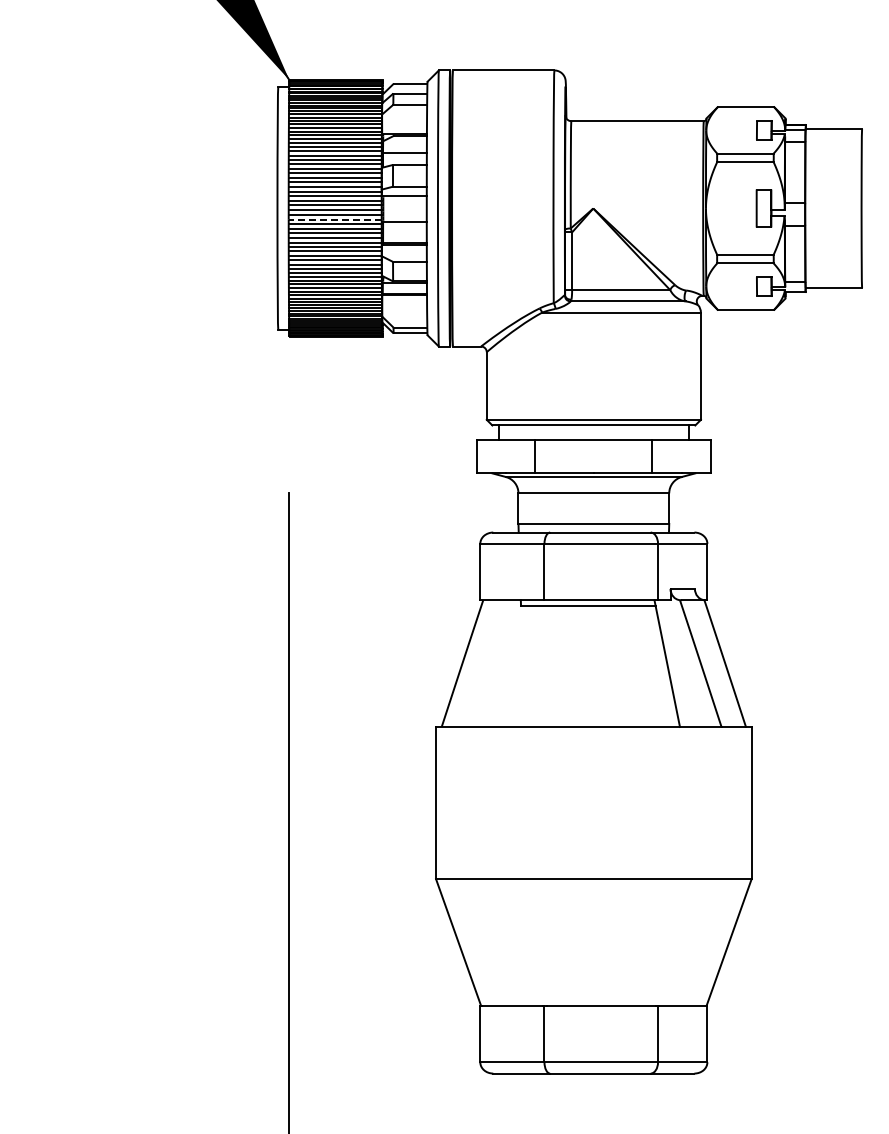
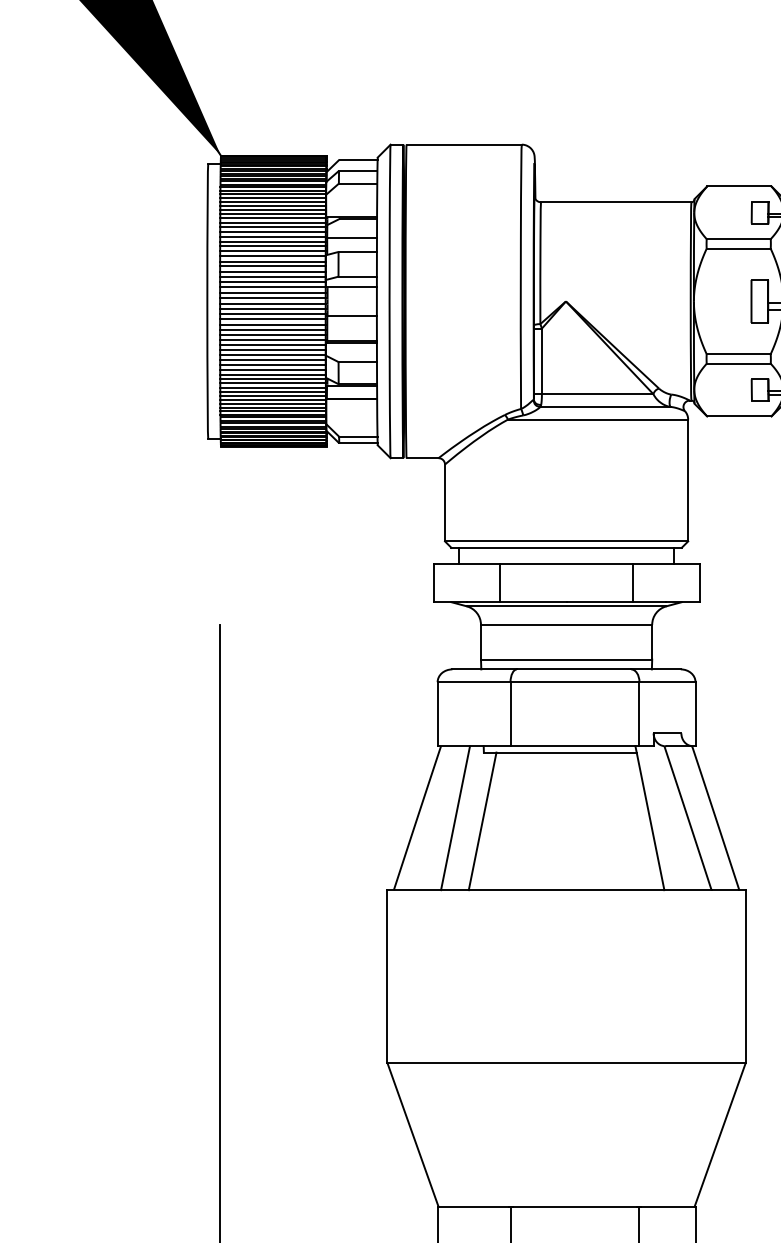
line: (334, 219) -> (272, 313), dashed -> solid
line: (495, 663) -> (454, 818), added
line: (519, 665) -> (482, 820), added

